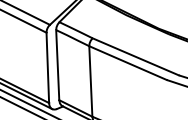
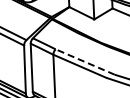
line: (134, 56) -> (84, 61), solid -> dashed

